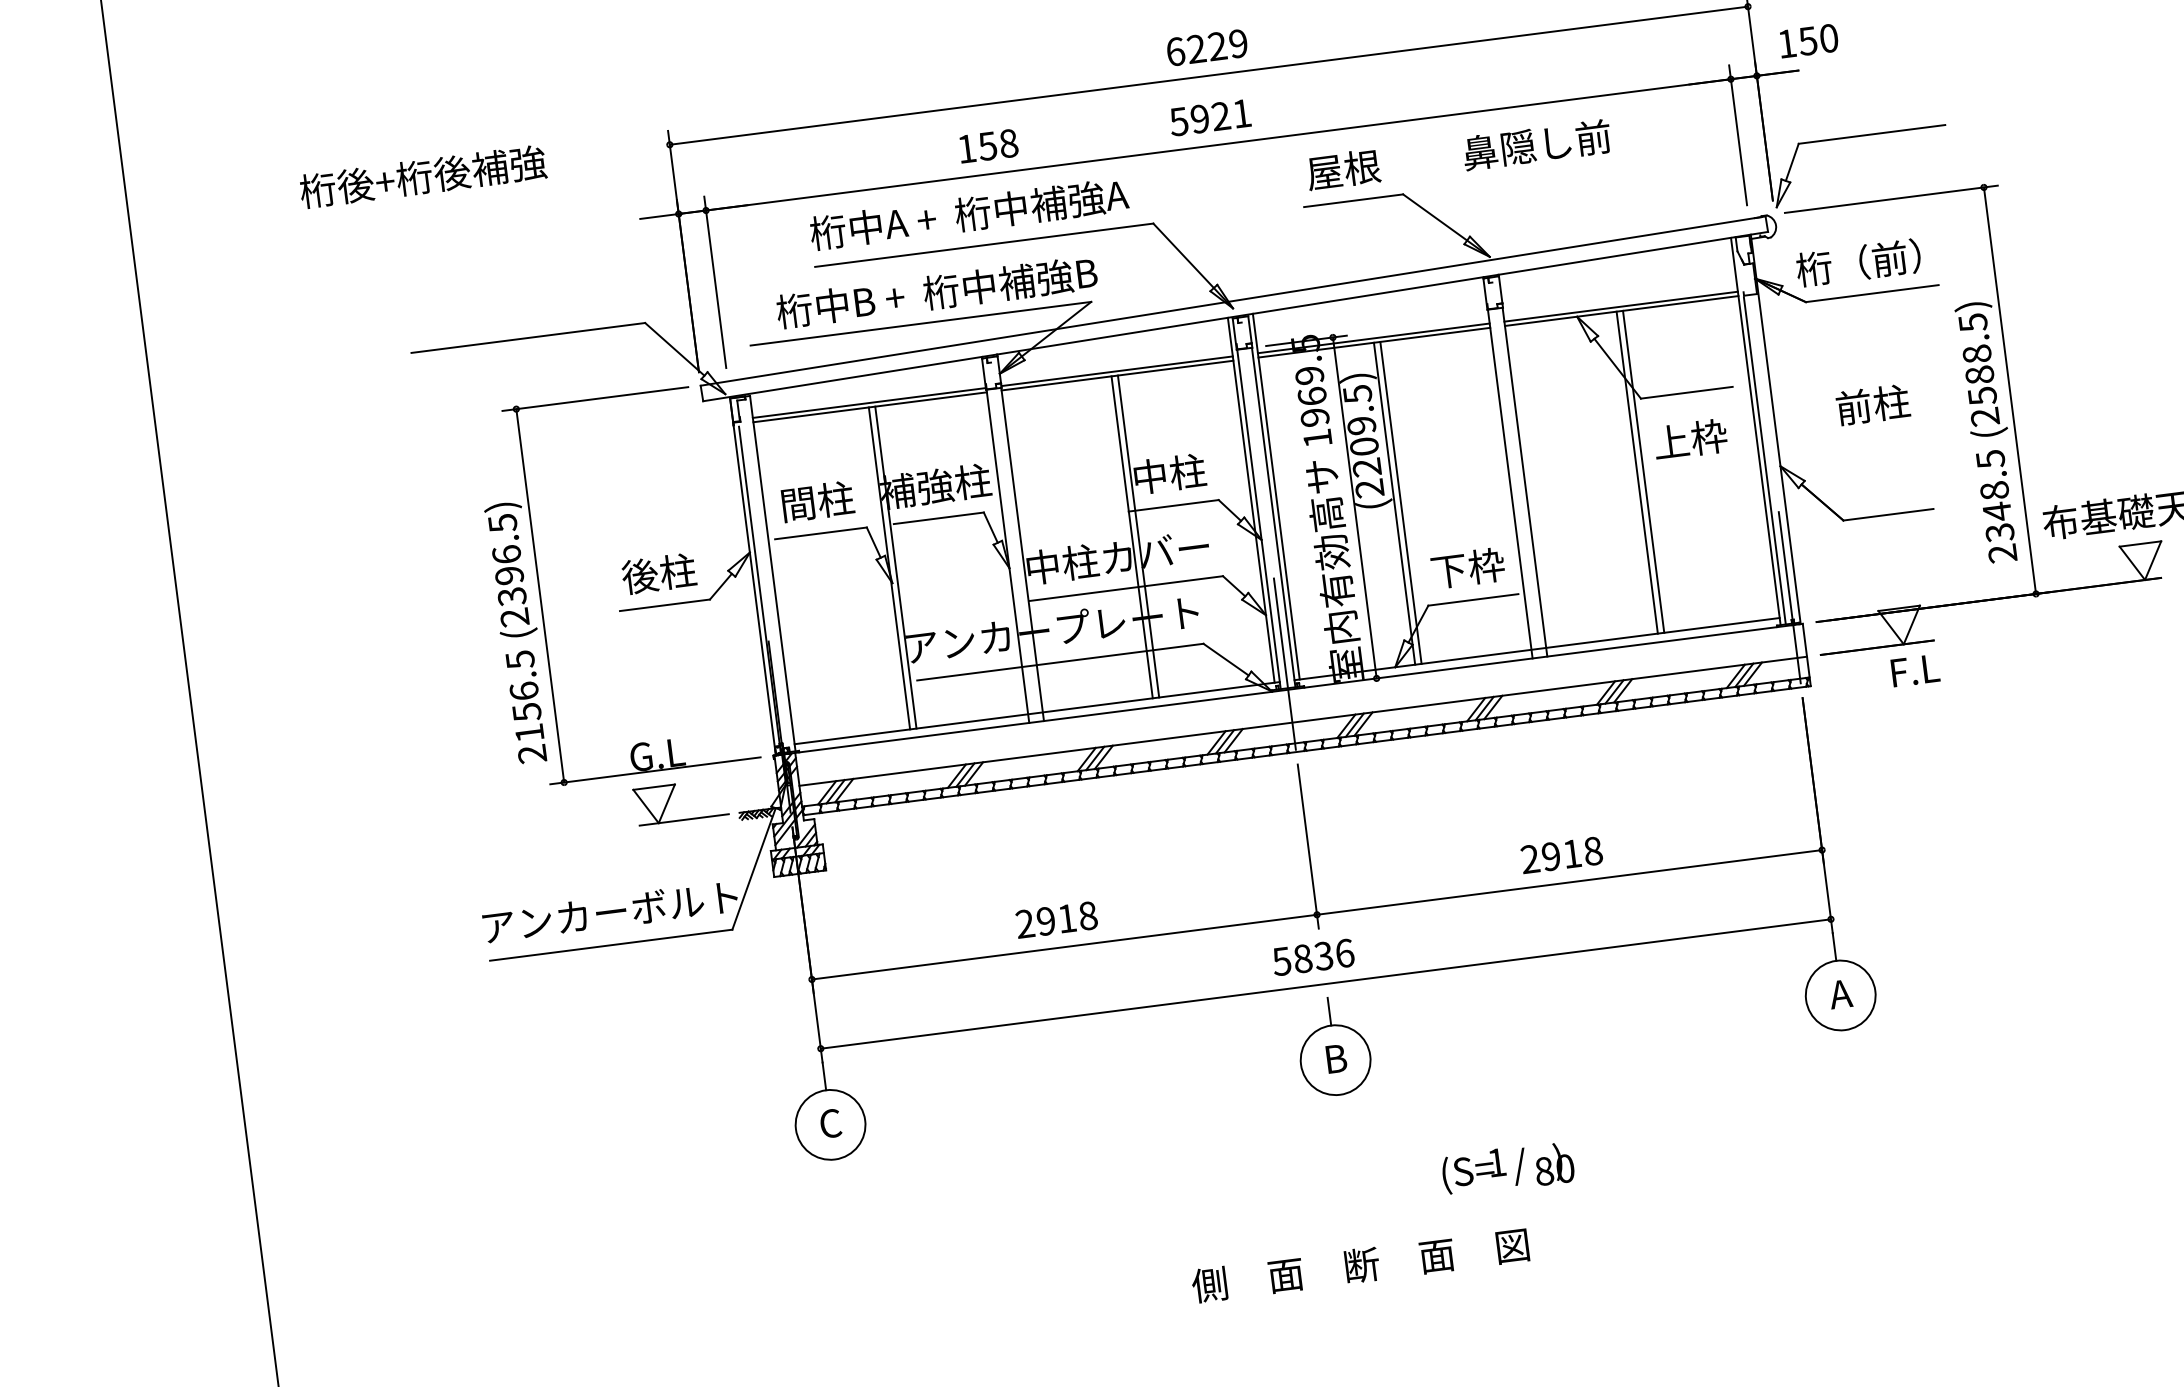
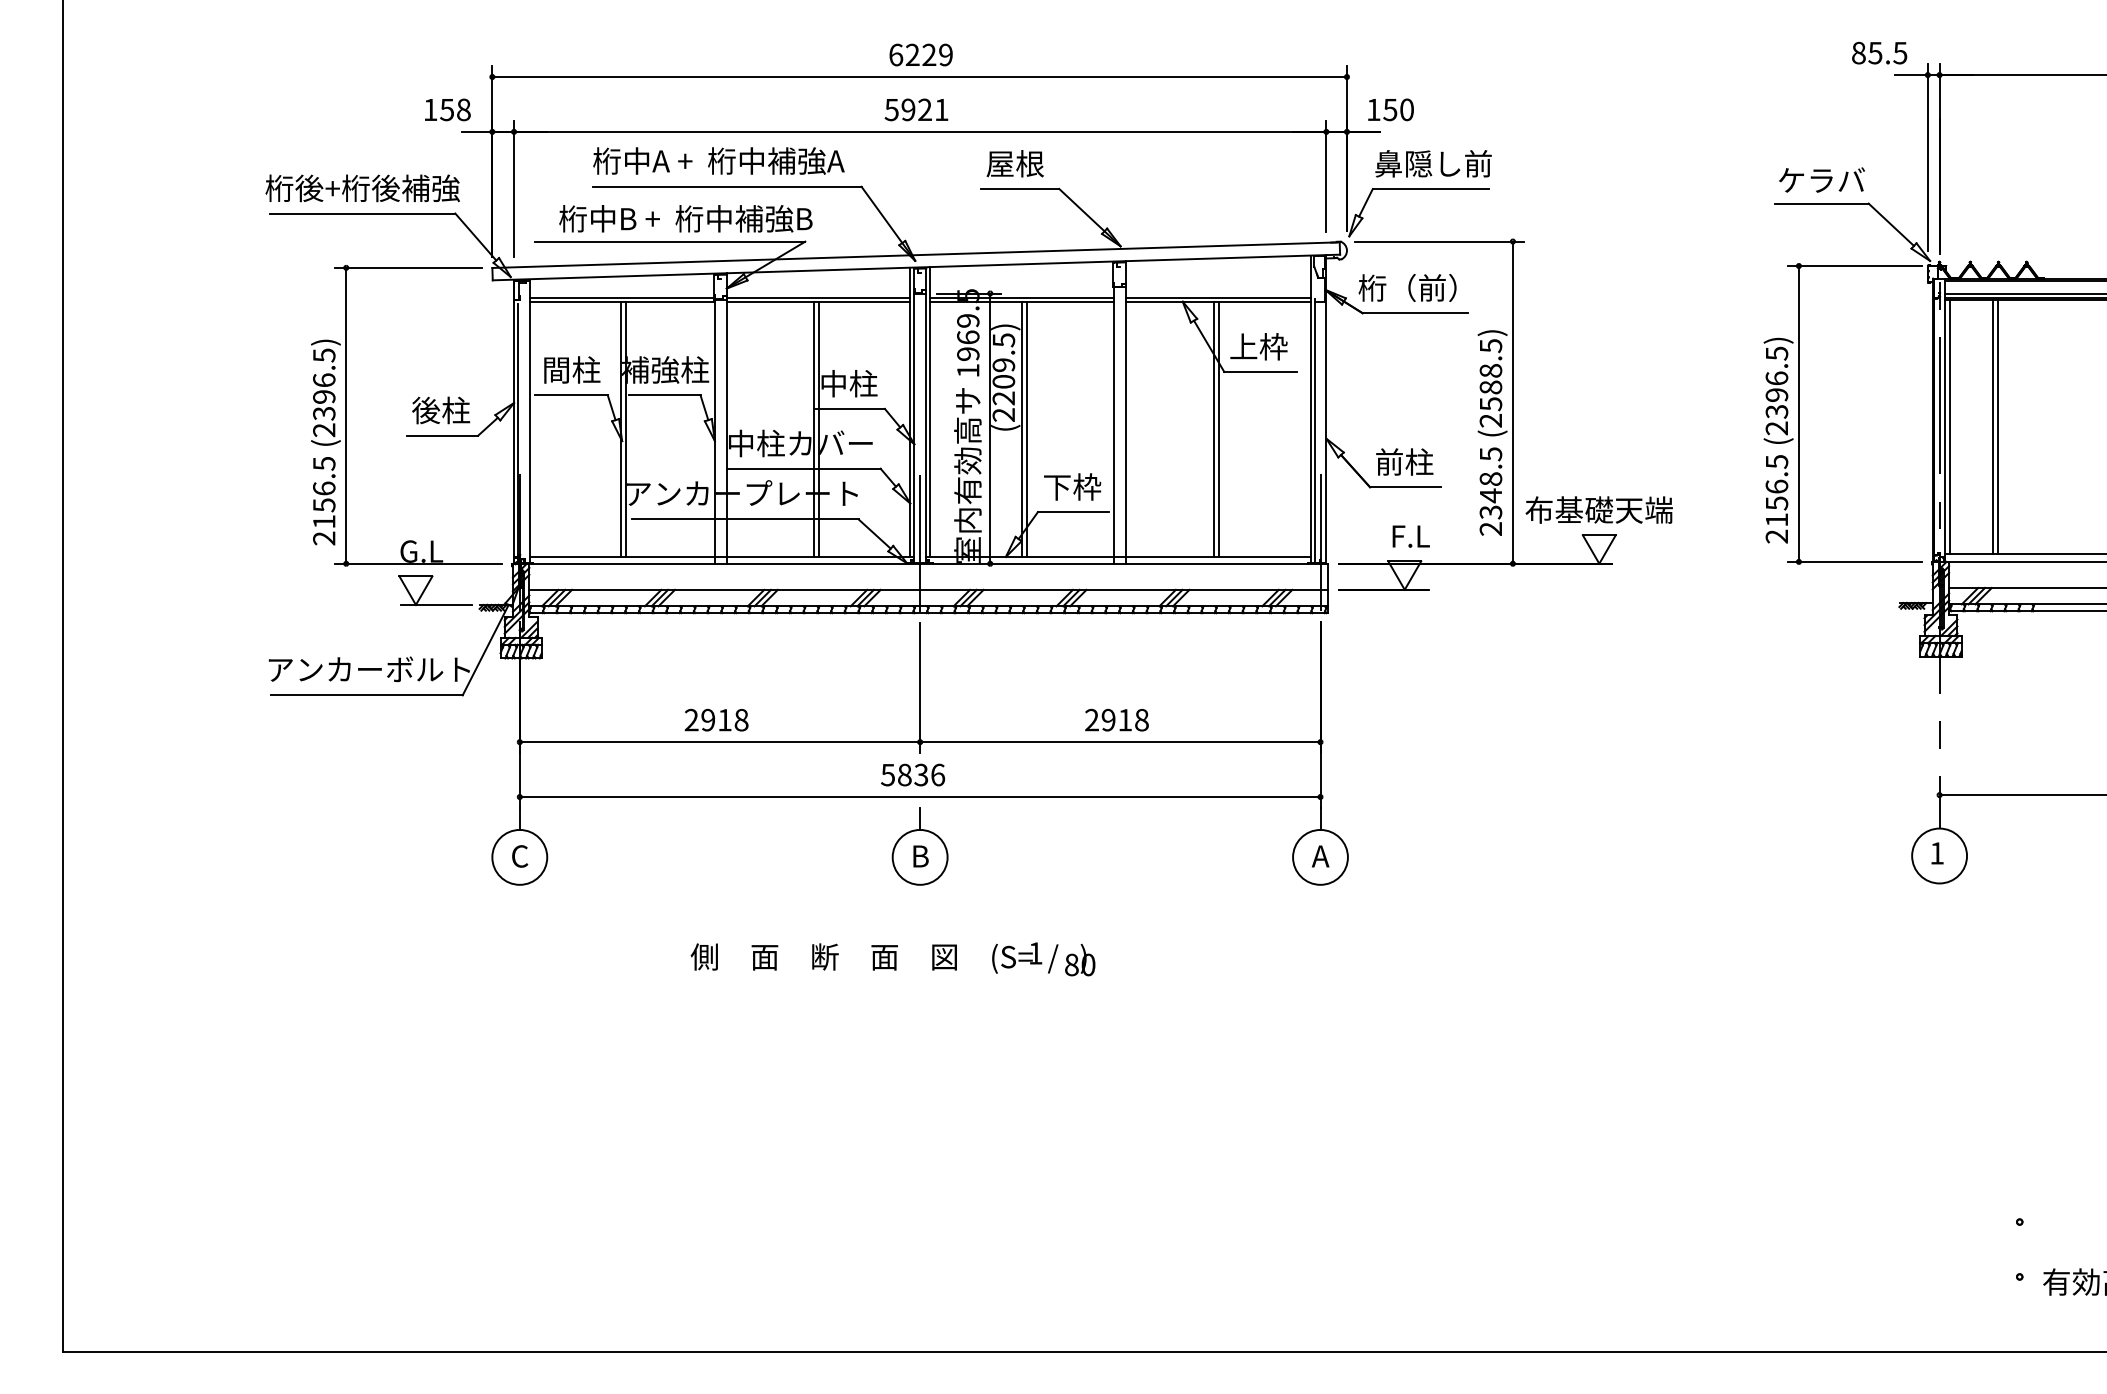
text: (1536, 144) -> (1433, 163), moved
text: (988, 145) -> (447, 109), moved
text: (422, 177) -> (362, 188), moved
text: (1872, 404) -> (1404, 461), moved
text: (1689, 439) -> (1258, 346), moved
text: (1914, 670) -> (1410, 536), moved
text: (1359, 1264) -> (823, 956), moved

